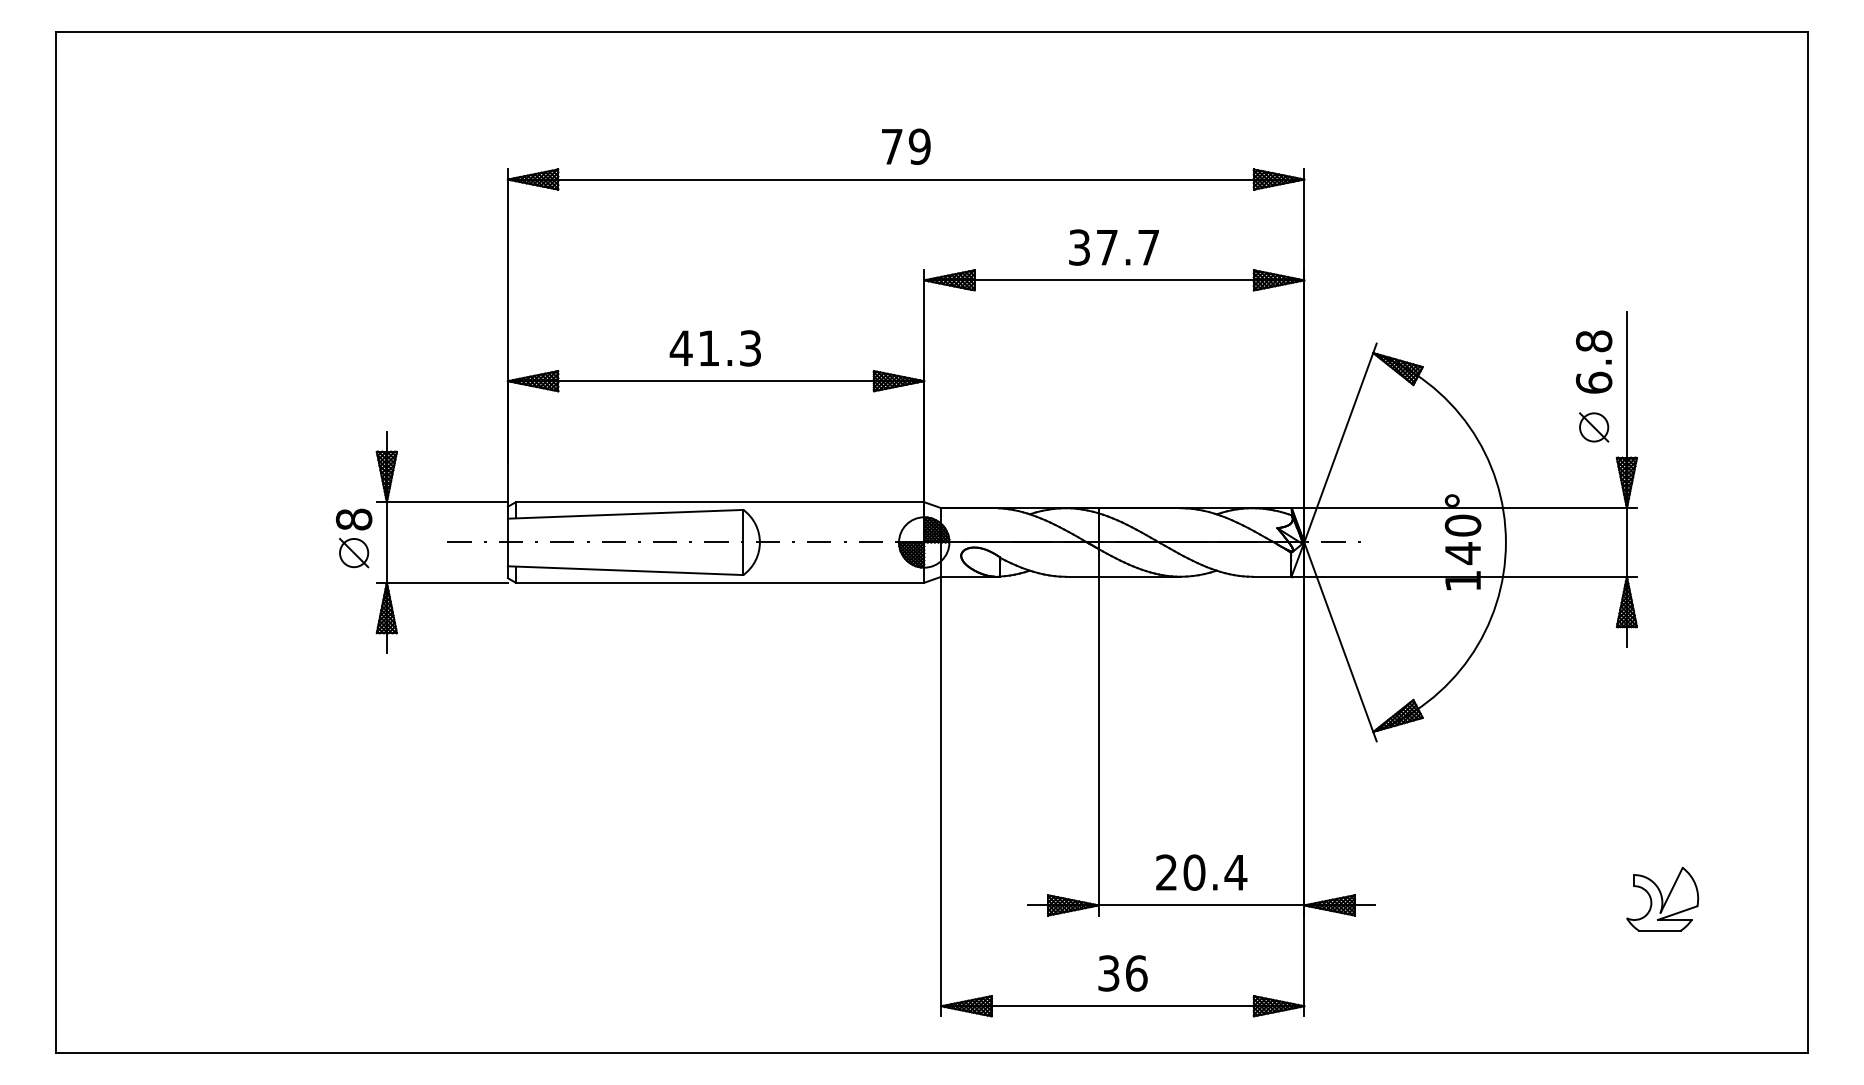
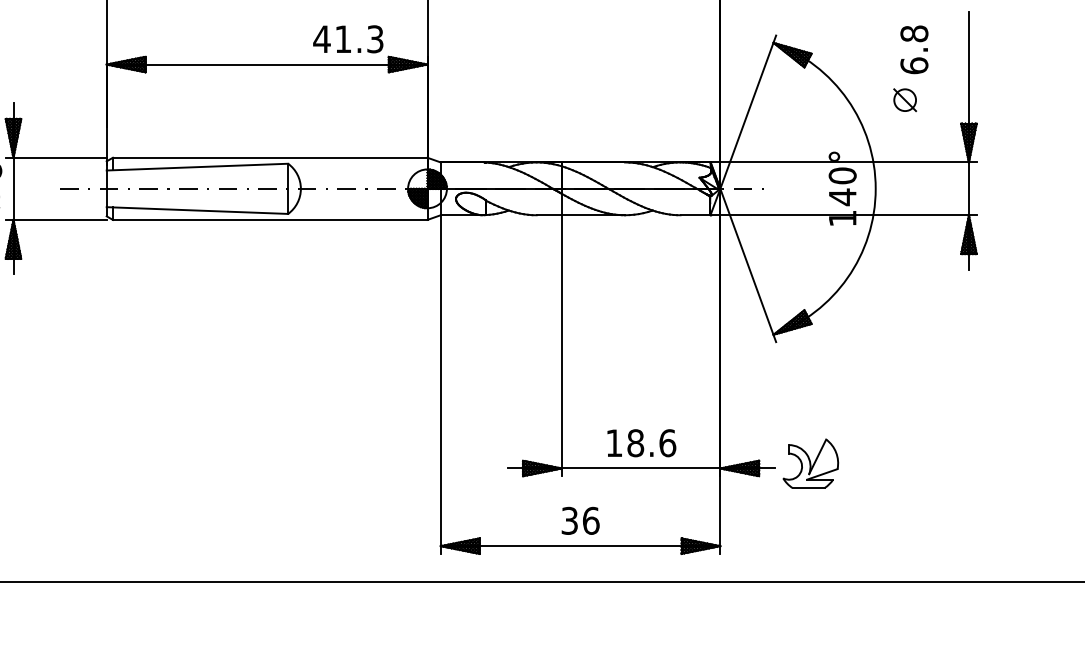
text: (714, 348) -> (347, 39), moved
text: (1594, 361) -> (914, 49), moved
part: (1594, 427) -> (905, 100), moved
text: (1201, 872) -> (641, 443), 20.4 -> 18.6
part: (1662, 898) -> (810, 463), moved

